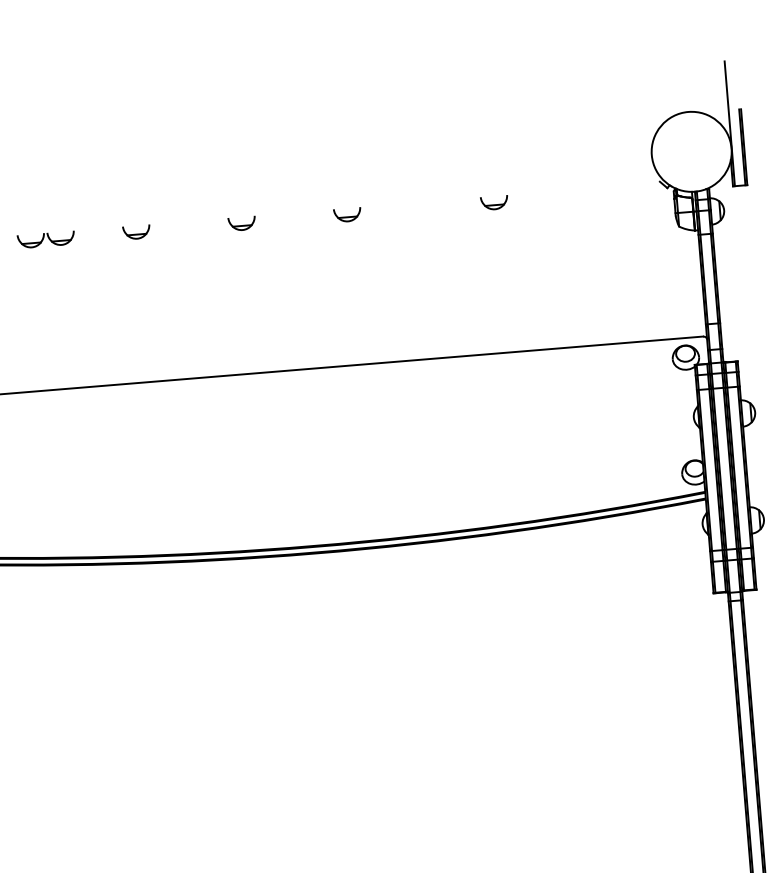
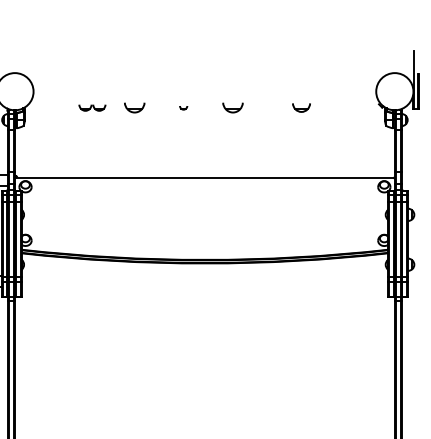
part: (494, 202) -> (301, 107), size x1.4
part: (346, 214) -> (232, 107), size x1.6
part: (241, 222) -> (183, 107), size x0.6
part: (136, 231) -> (134, 107), size x1.6

